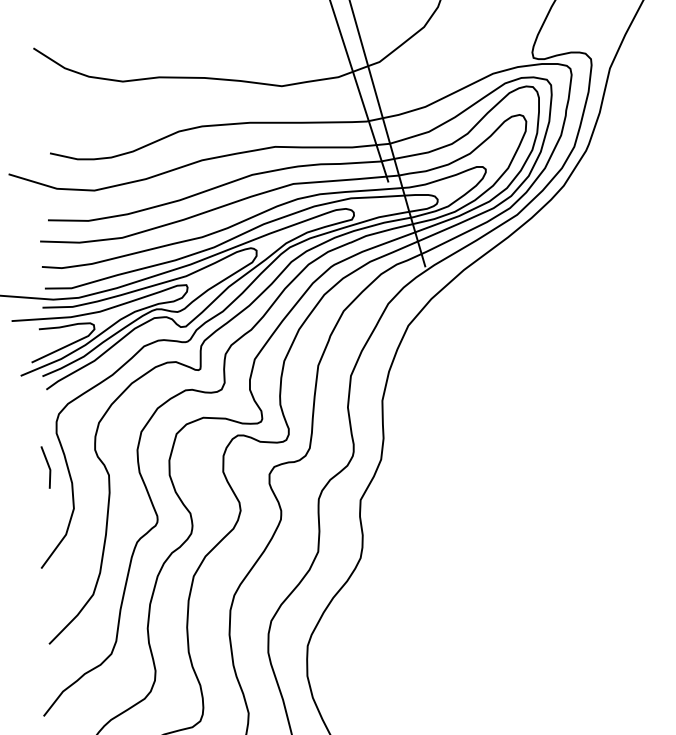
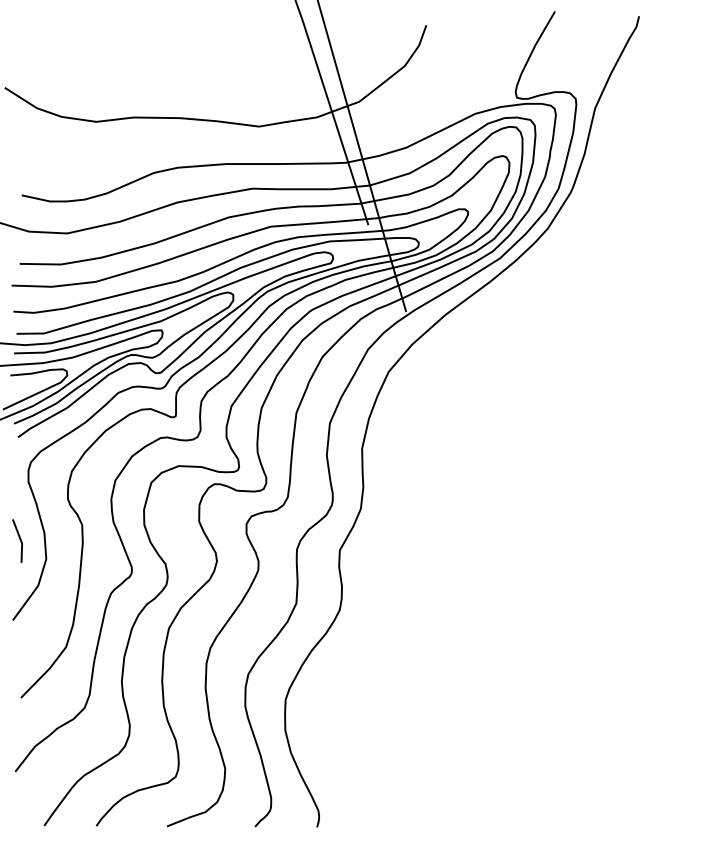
line: (47, 466) -> (19, 539), moved

